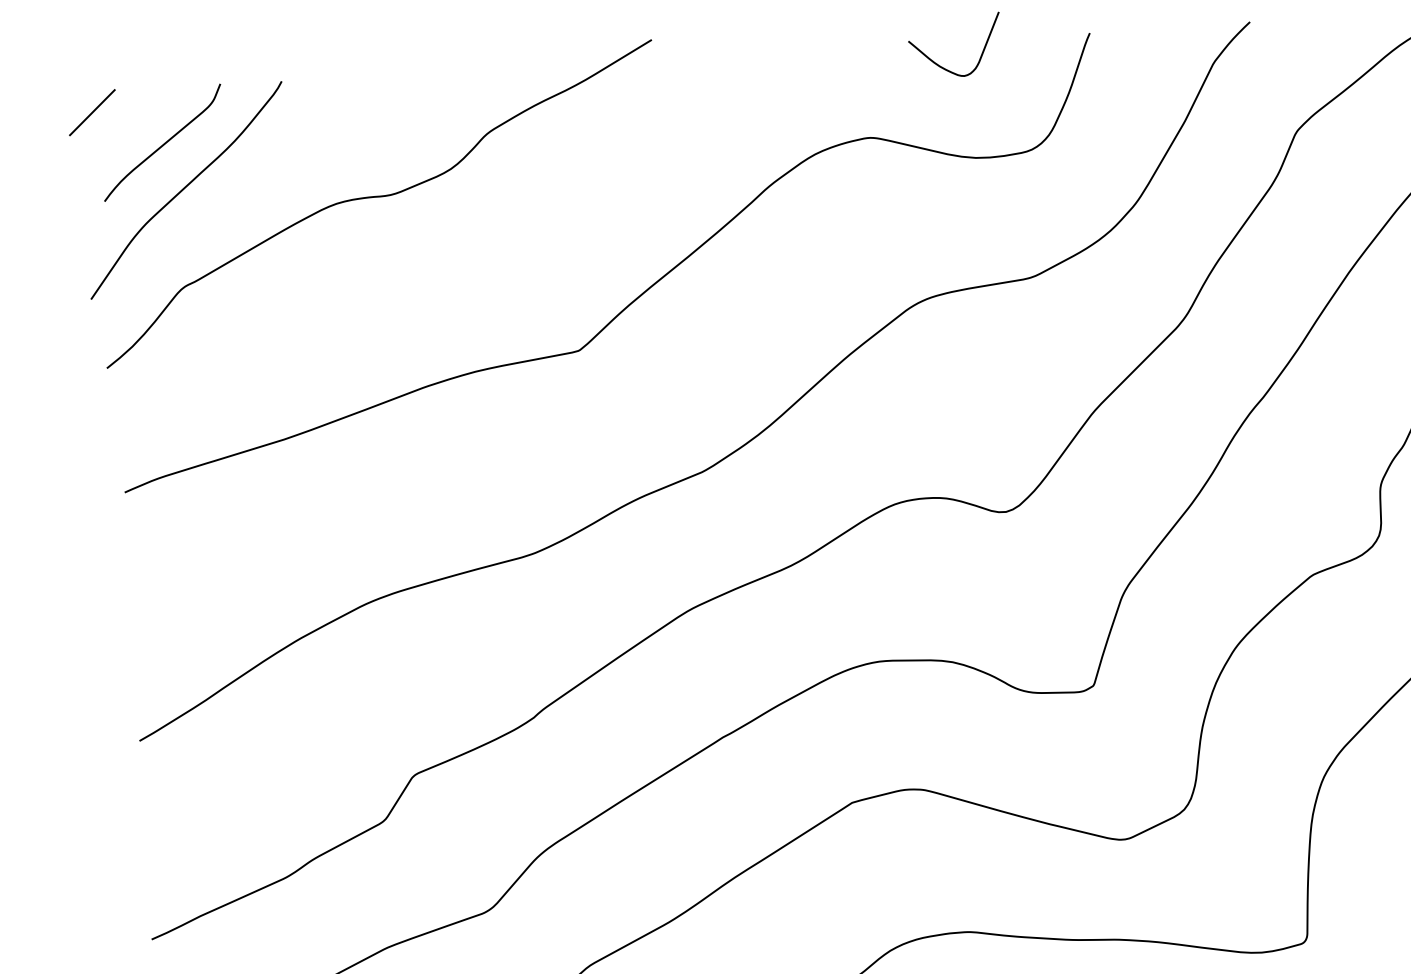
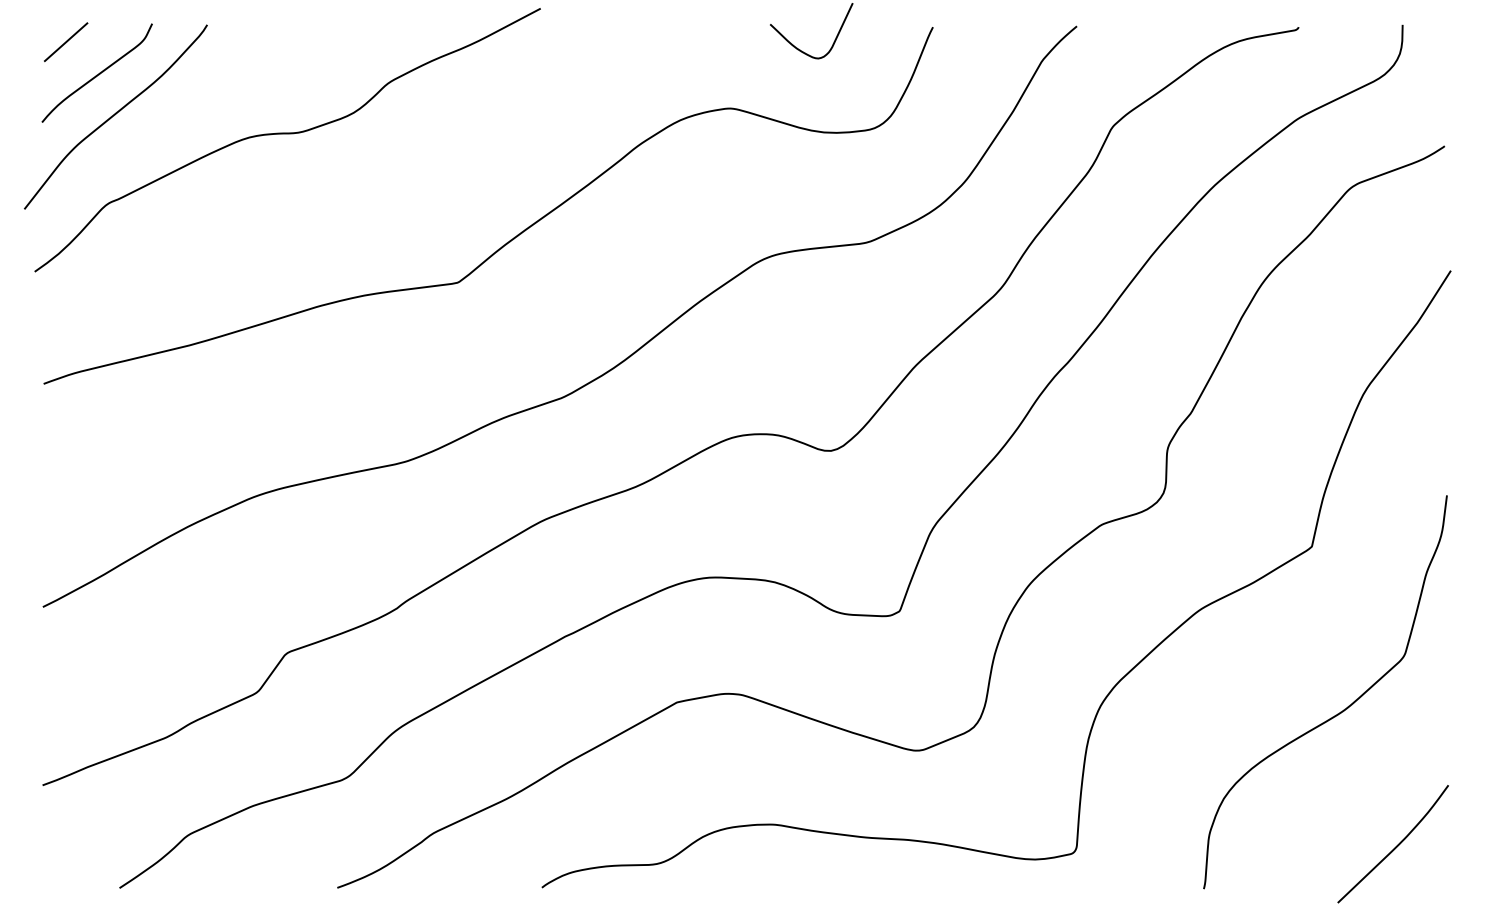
line: (92, 112) -> (66, 42), moved

